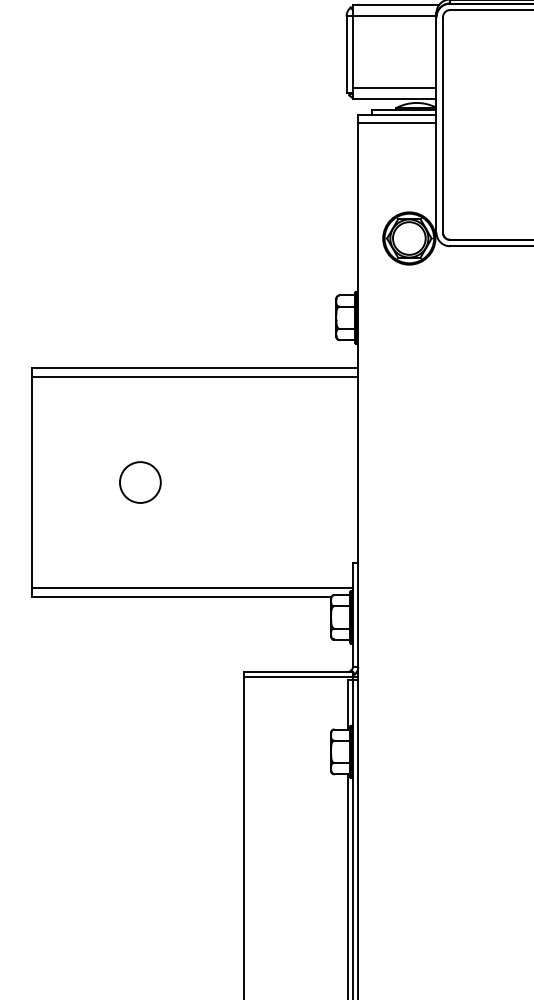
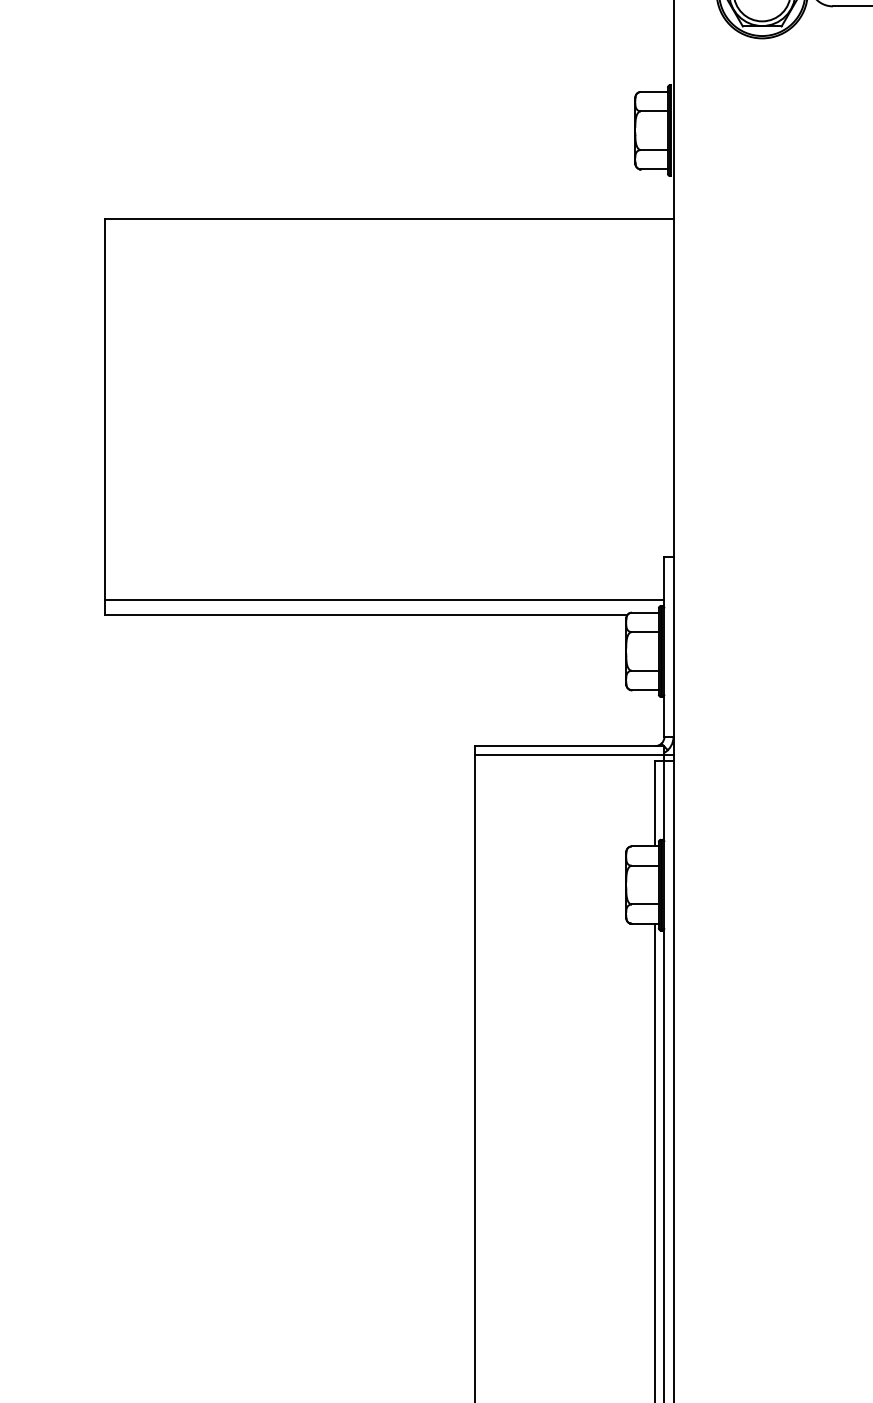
line: (194, 377) -> (388, 234), removed
circle: (140, 482) -> (294, 417), removed

